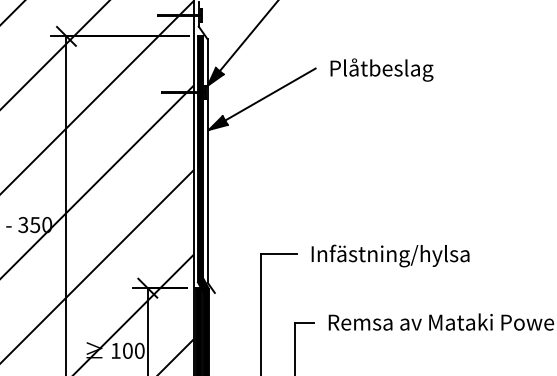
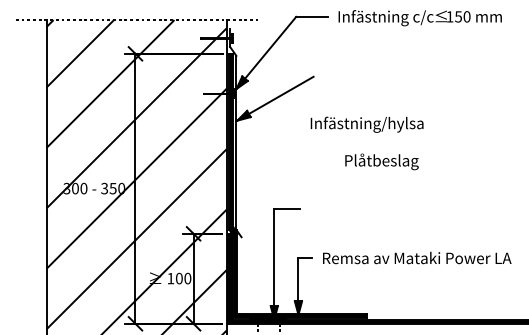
text: (381, 69) -> (381, 161), moved
text: (389, 255) -> (366, 124), moved

